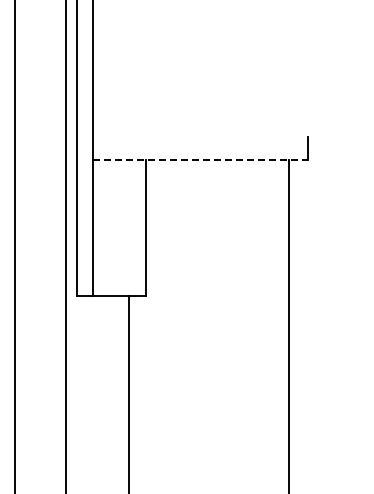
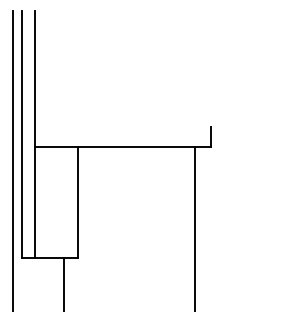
line: (201, 160) -> (123, 146), dashed -> solid

